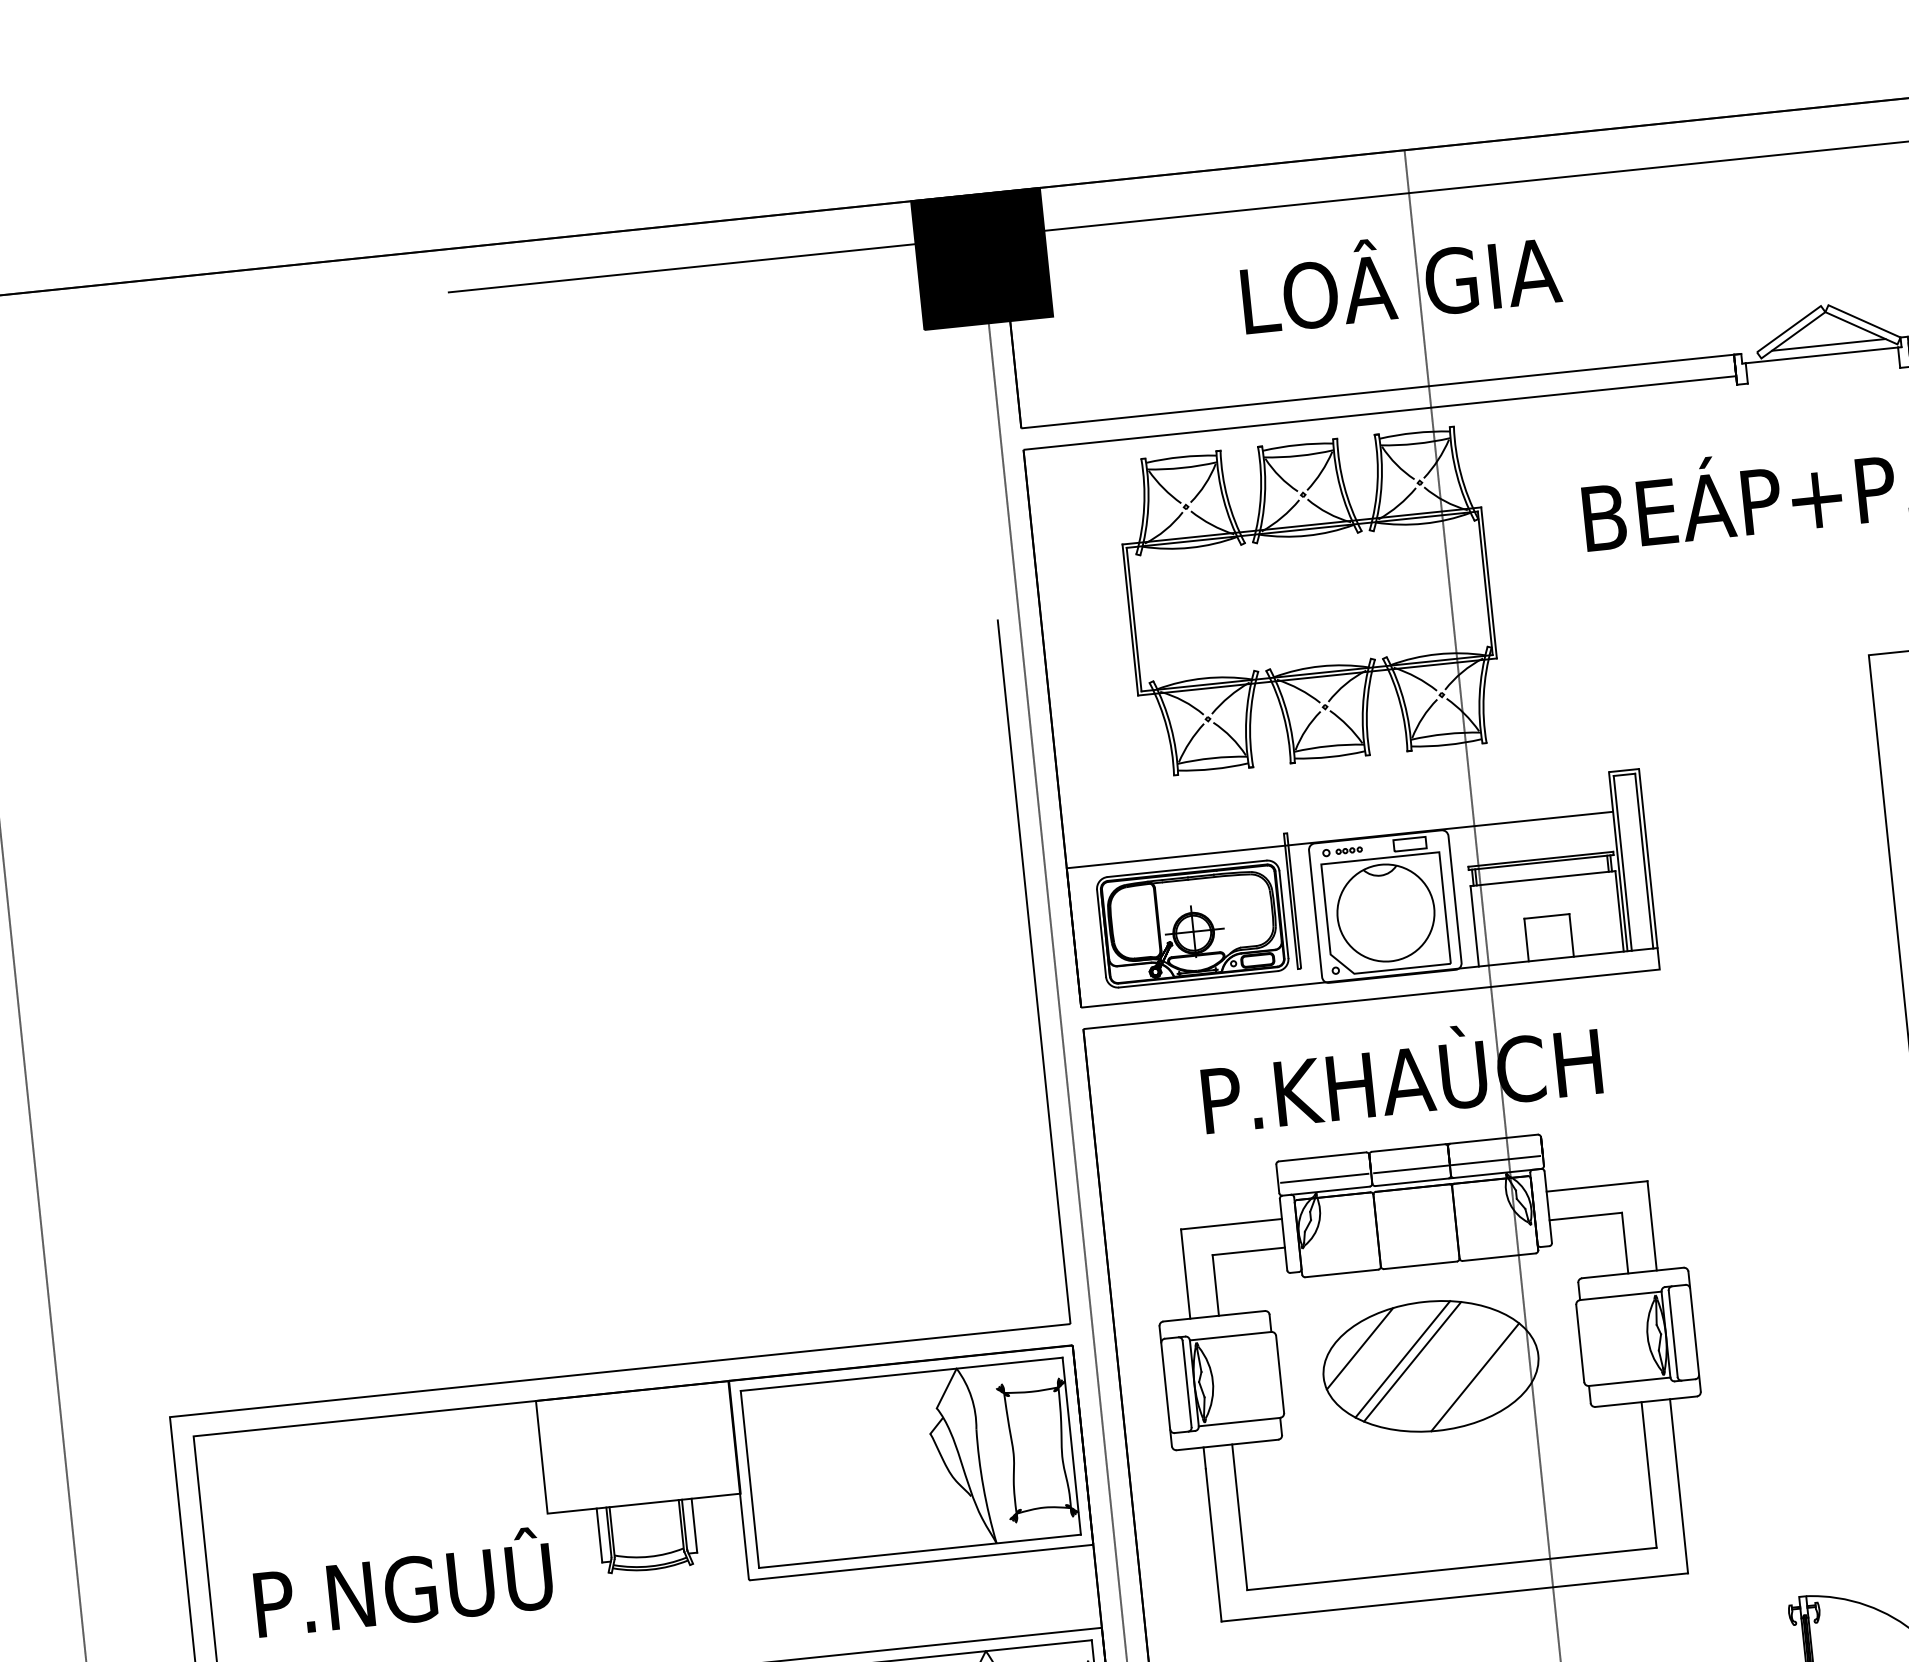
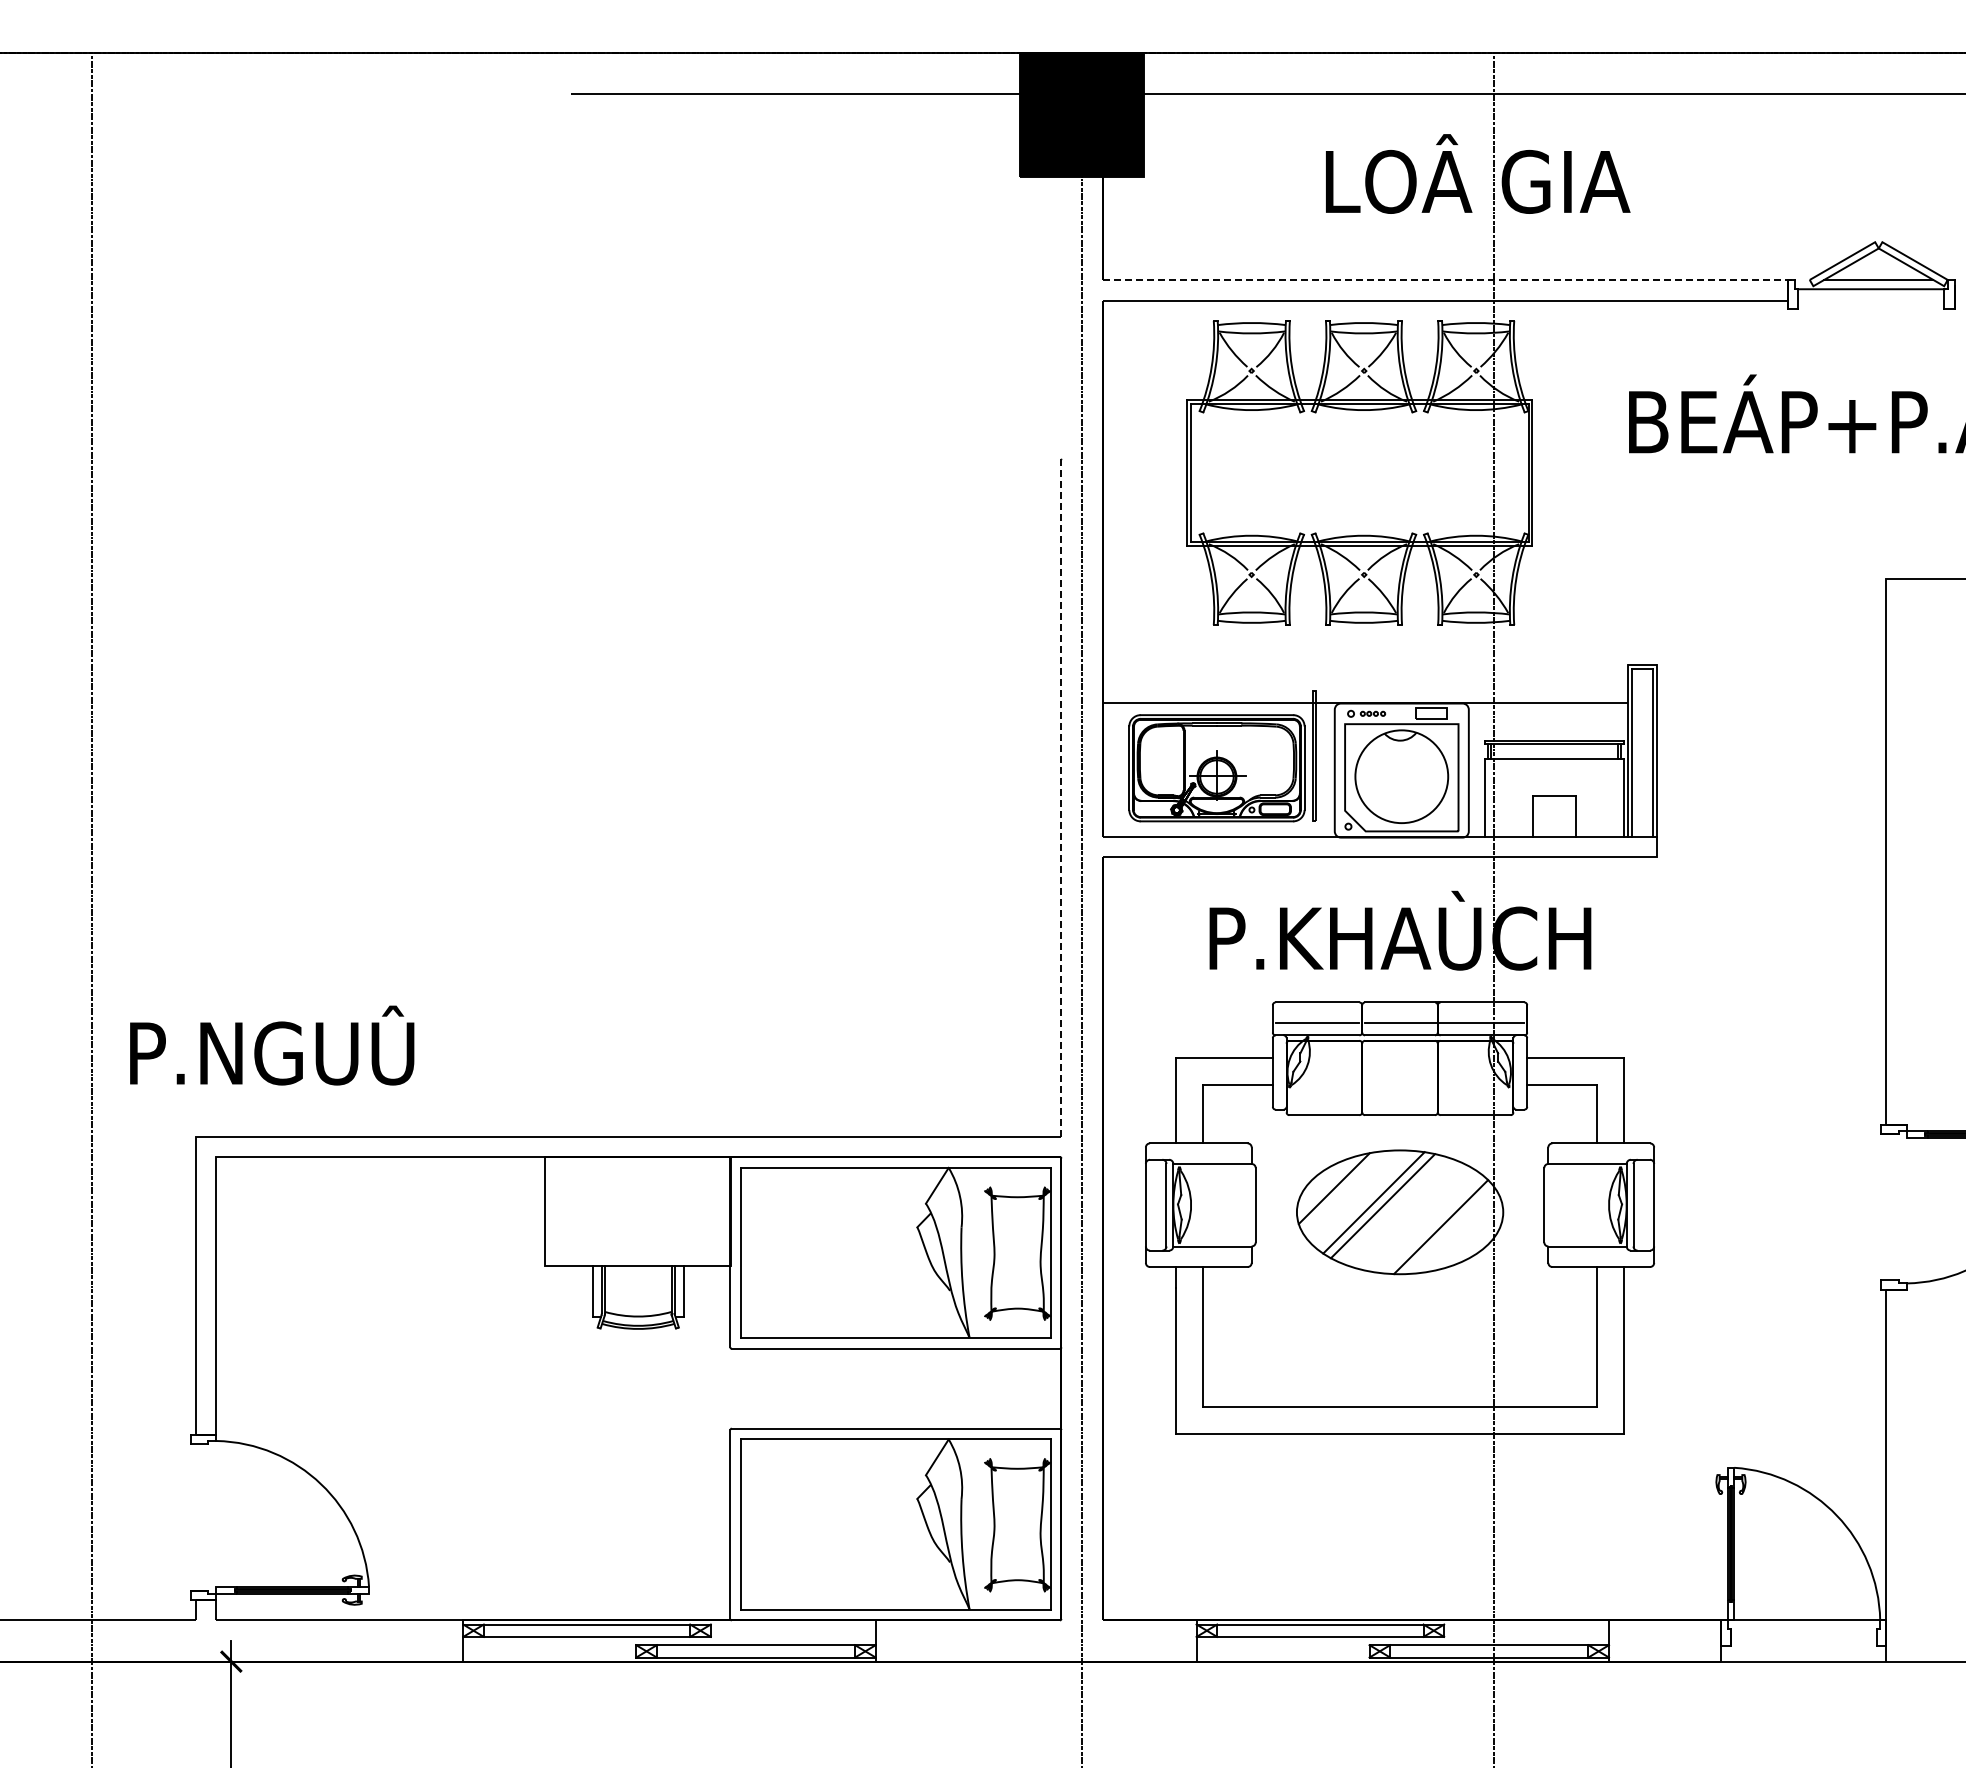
line: (1382, 390) -> (1449, 279), solid -> dashed
line: (1034, 972) -> (1061, 798), solid -> dashed
text: (403, 1582) -> (272, 1045), moved

